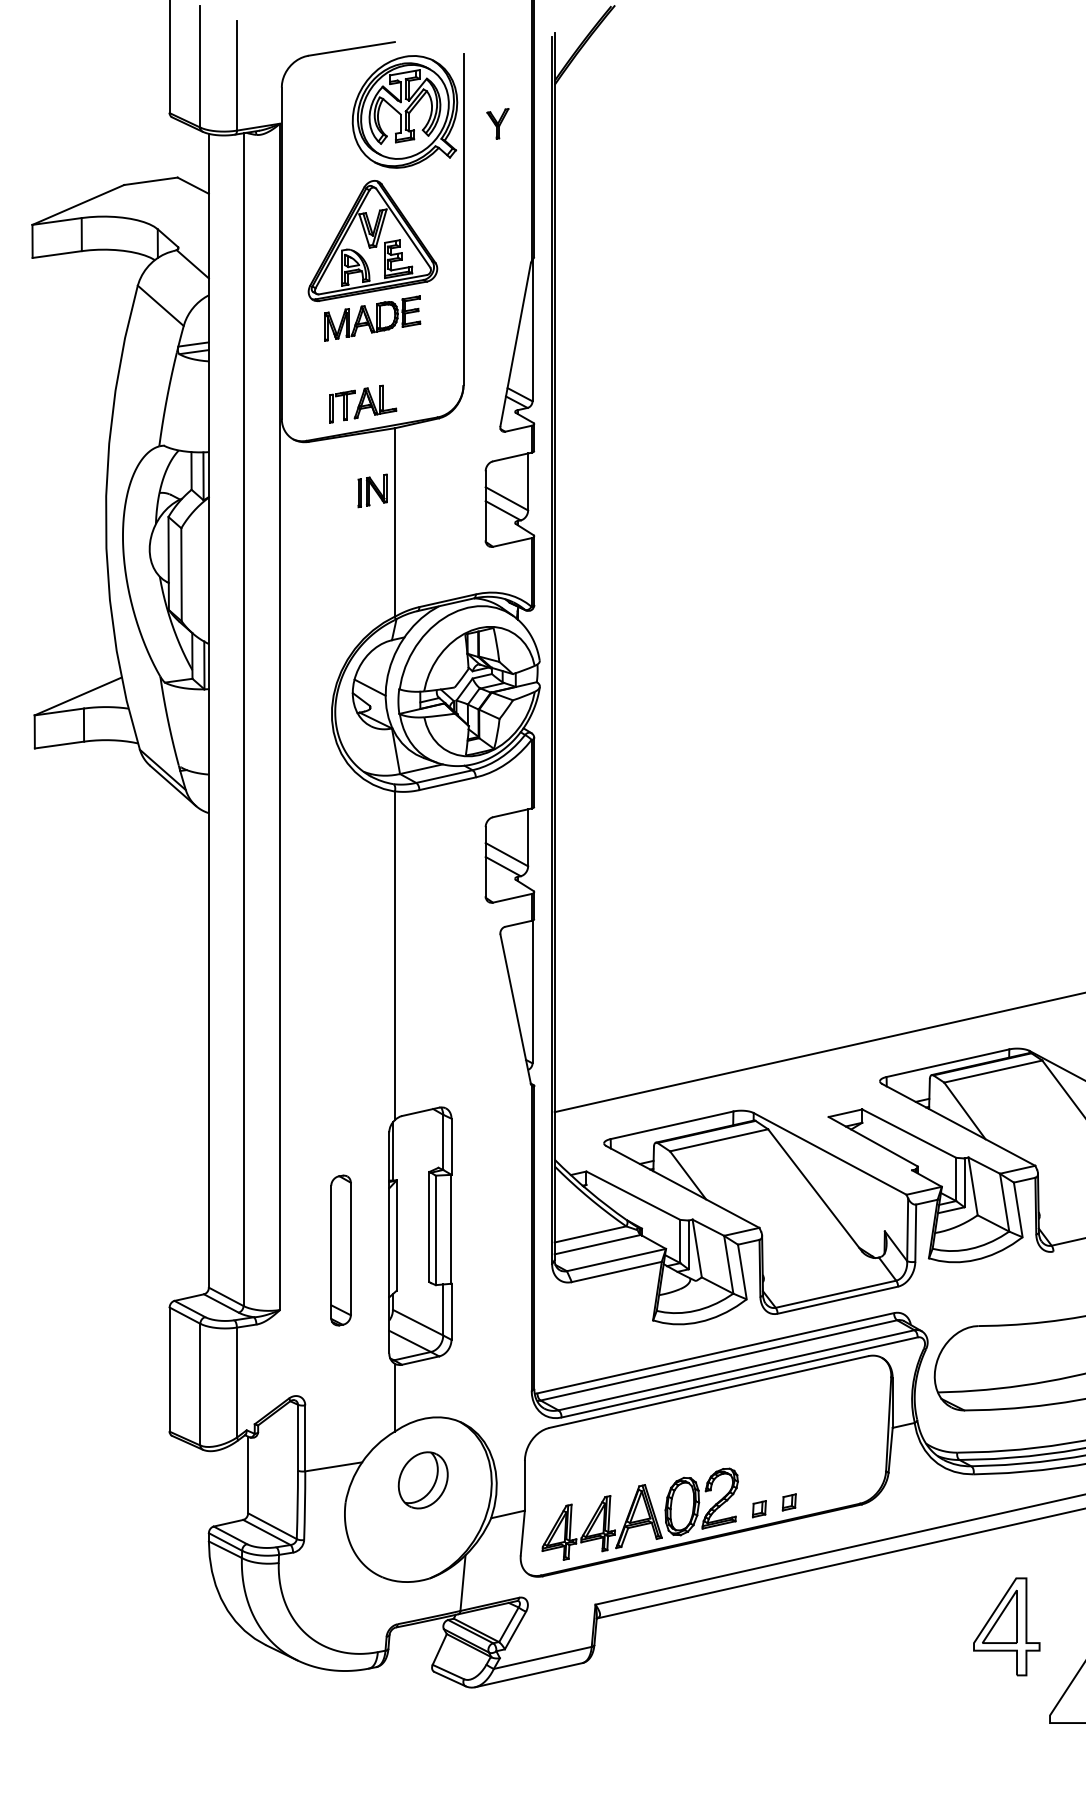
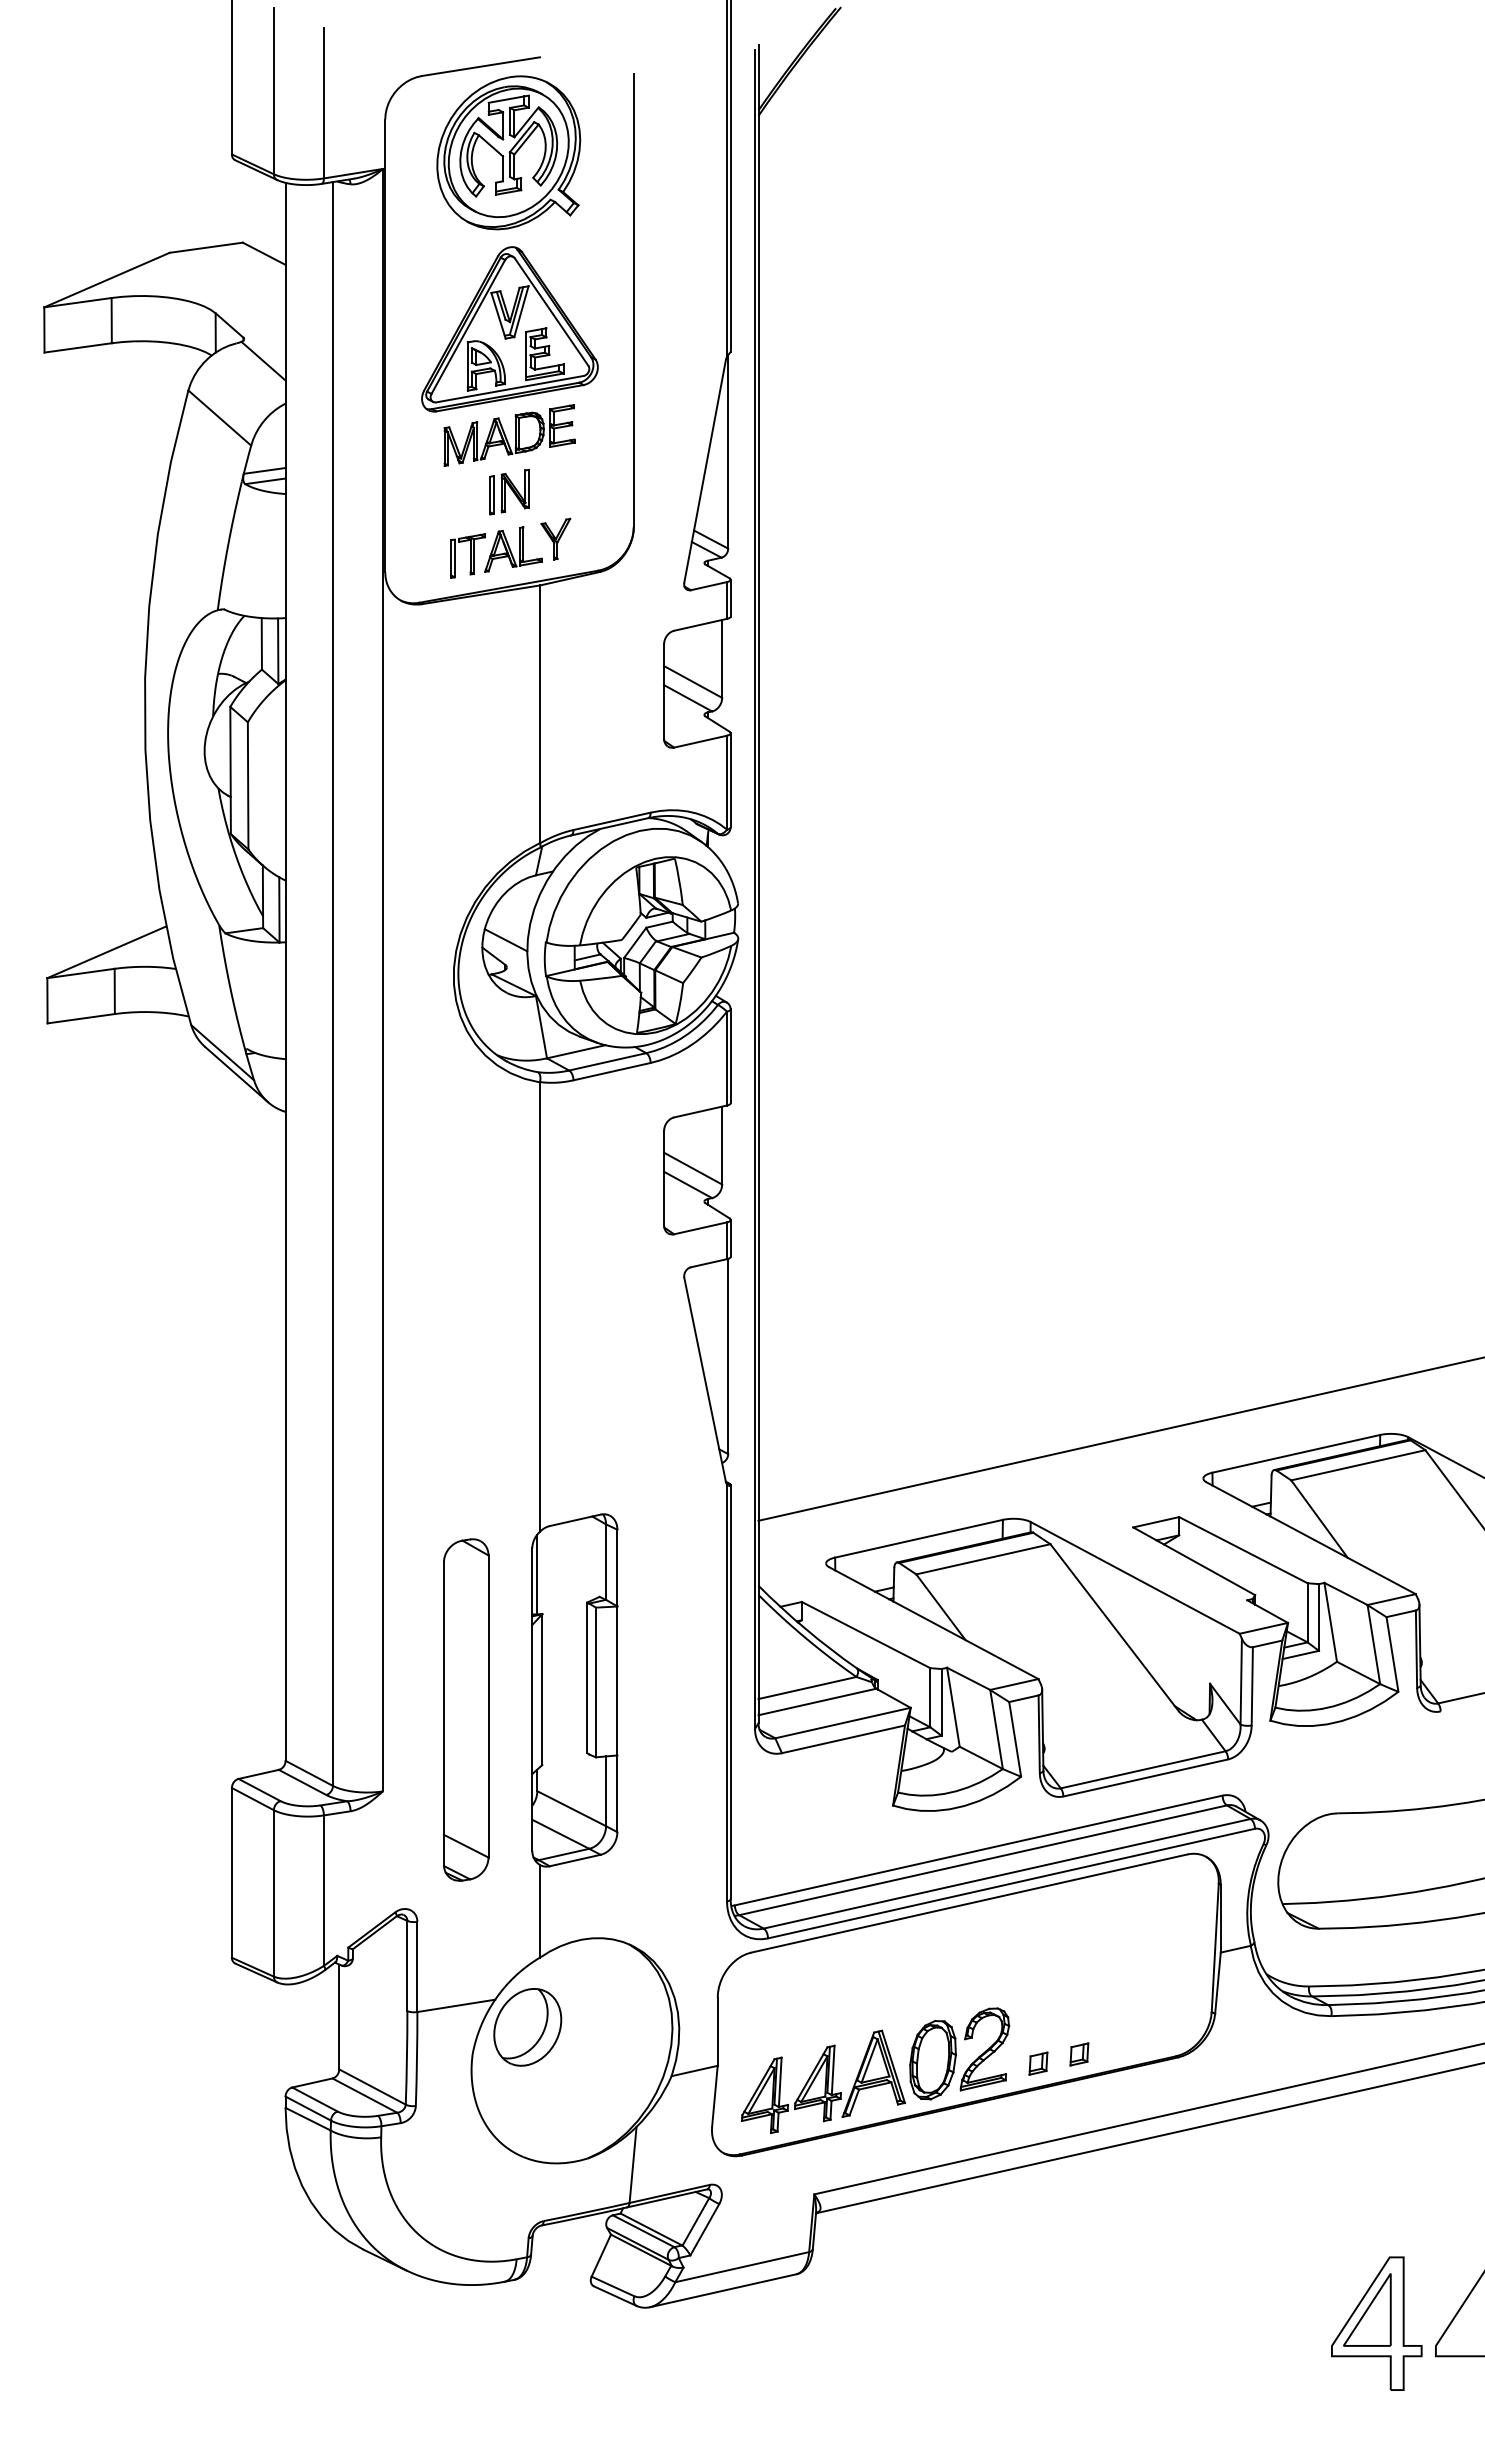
part: (404, 111) -> (508, 152), moved
part: (497, 123) -> (555, 538), moved
part: (372, 491) -> (509, 492), moved
part: (341, 1250) -> (466, 1709), size x1.67
part: (423, 1480) -> (527, 2027), moved
part: (1006, 1626) -> (1376, 2323), moved

